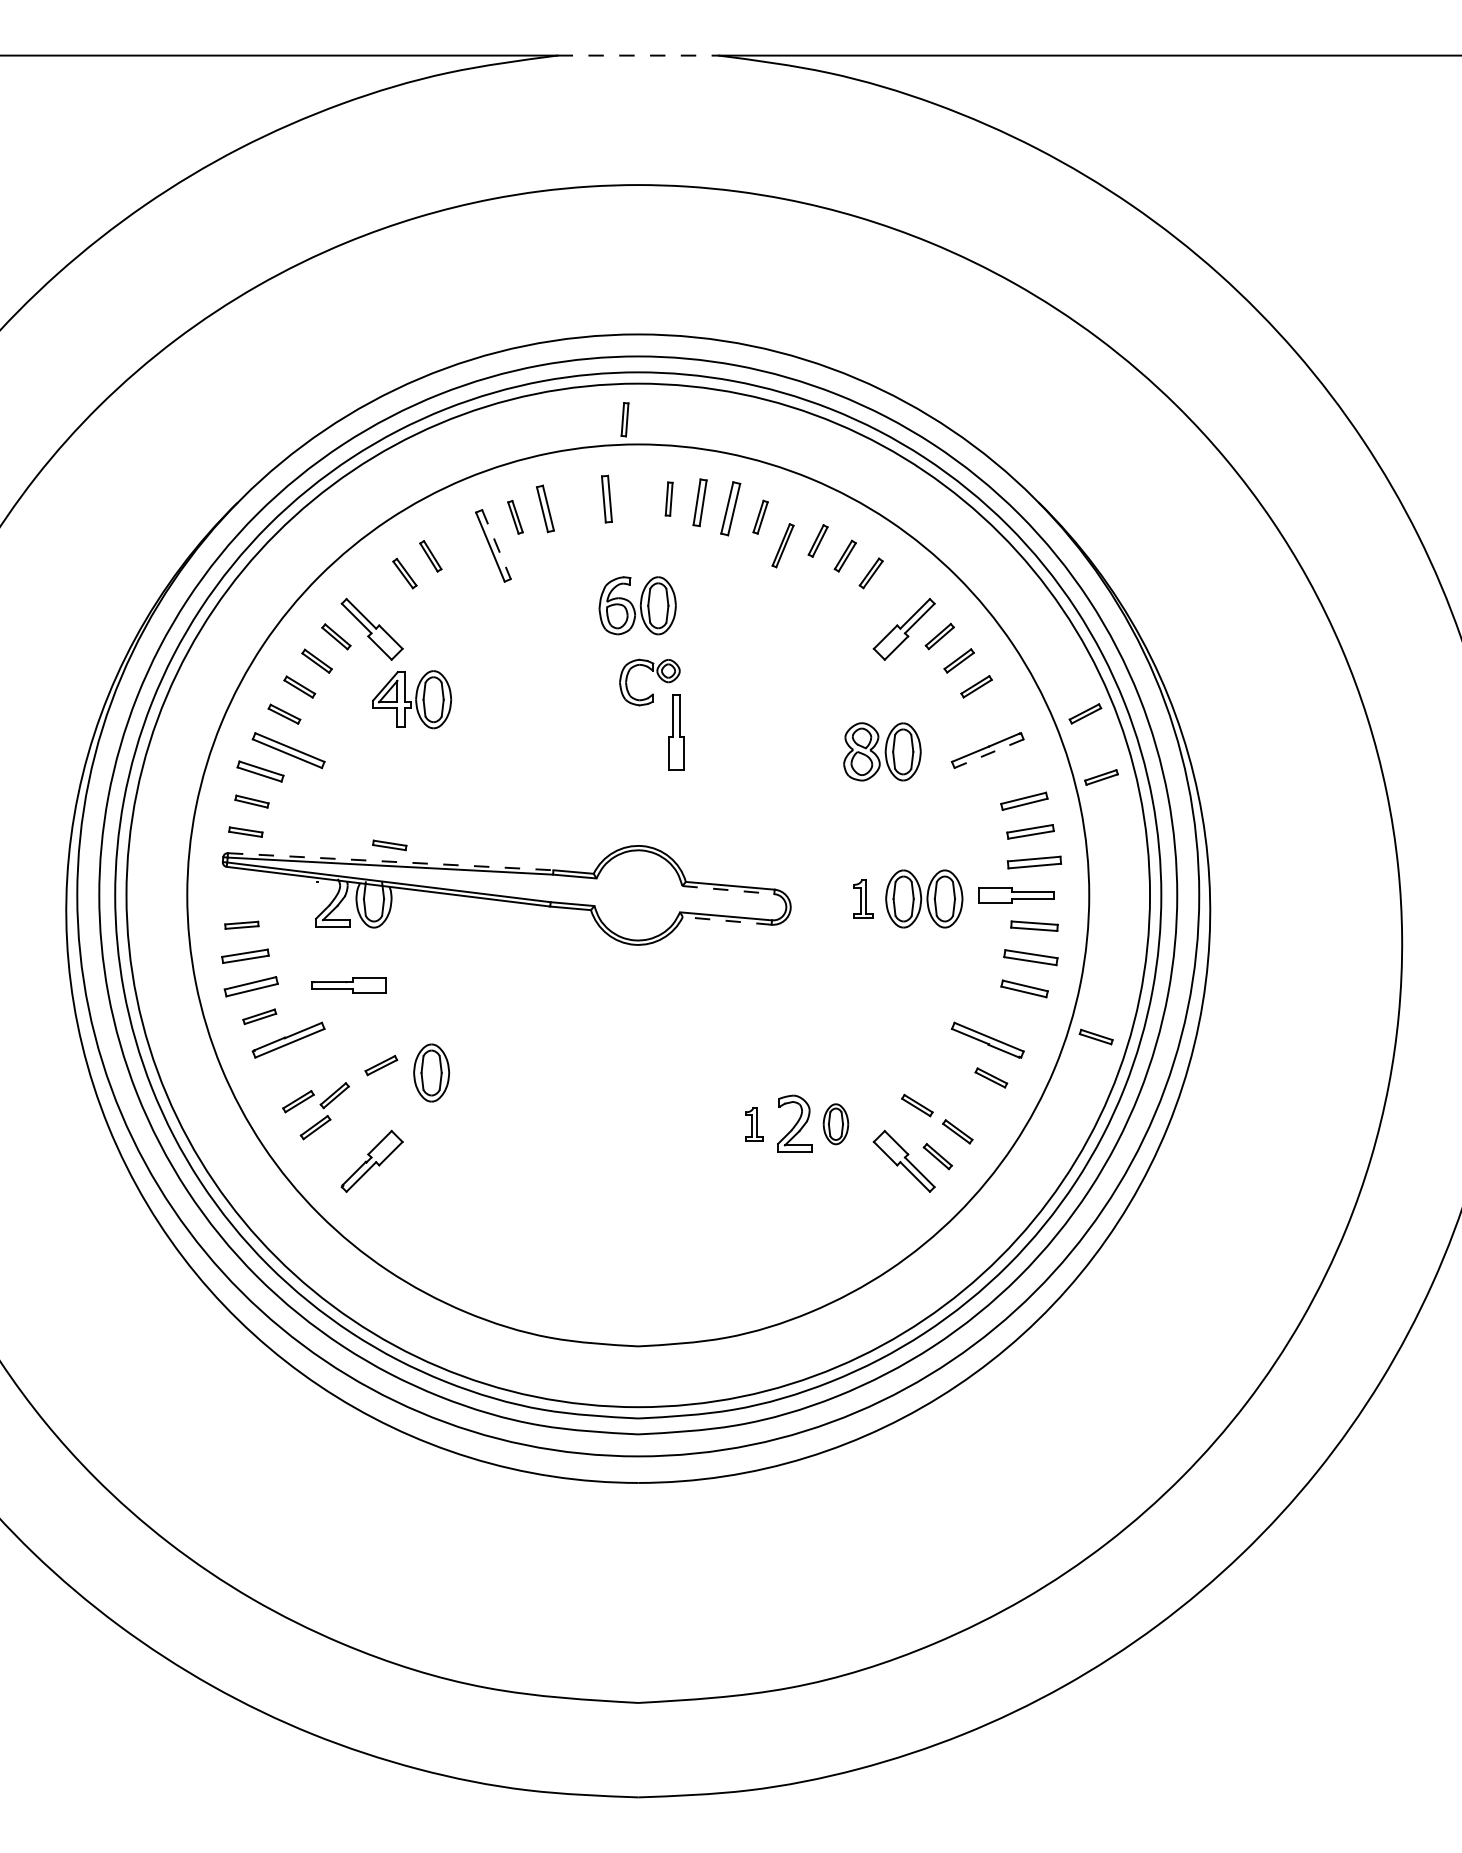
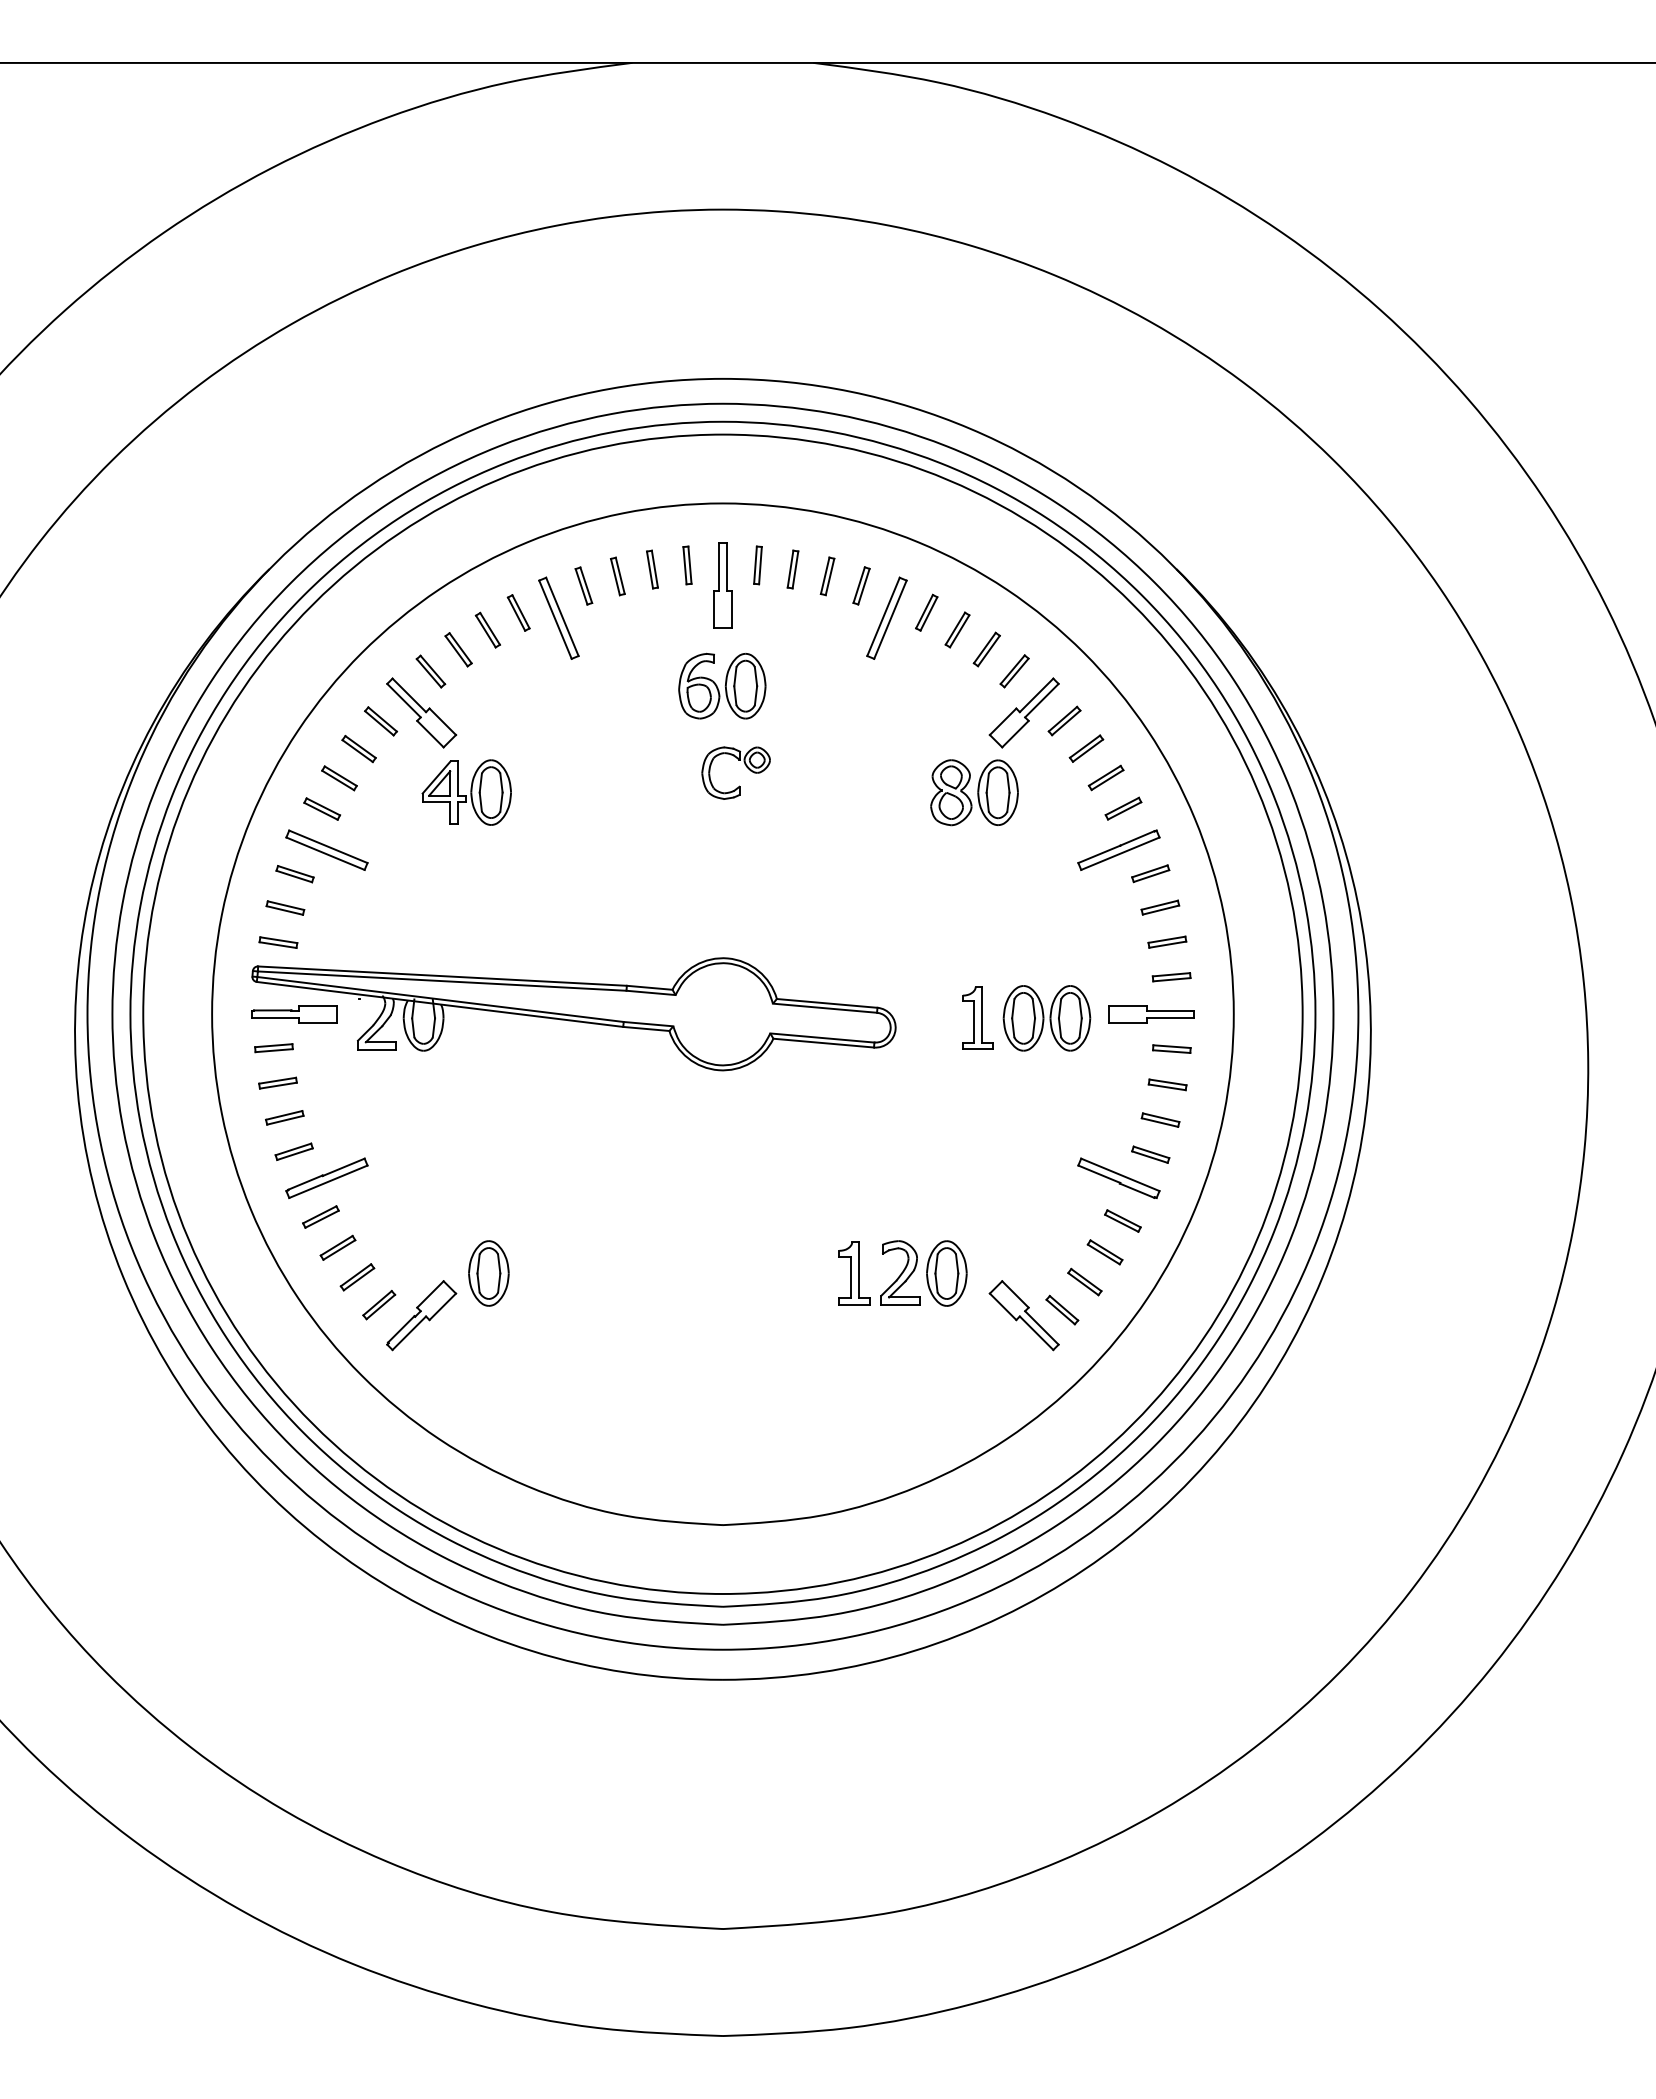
line: (638, 55) -> (723, 62), dashed -> solid
part: (624, 419) -> (707, 475), removed
part: (606, 499) -> (687, 565), size x0.71
part: (576, 502) -> (652, 569), added
part: (699, 502) -> (792, 569), size x0.71
part: (545, 508) -> (617, 576), size x0.71
part: (730, 508) -> (827, 576), size x0.62
part: (457, 540) -> (518, 612), added
line: (496, 545) -> (562, 617), dashed -> solid
part: (782, 545) -> (886, 617), size x1.67
part: (380, 592) -> (430, 671), added
part: (895, 592) -> (1014, 671), added
part: (1085, 713) -> (1123, 808), moved
part: (675, 732) -> (722, 585), moved
part: (882, 751) -> (974, 792), moved
line: (988, 753) -> (1119, 853), dashed -> solid
part: (260, 772) -> (294, 874), size x0.71
part: (1101, 777) -> (1150, 873), moved
part: (1024, 801) -> (1160, 907), size x0.71
part: (1030, 831) -> (1167, 941), size x0.71
part: (389, 845) -> (441, 957), removed
line: (390, 862) -> (442, 976), dashed -> solid
part: (1034, 862) -> (1171, 977), size x0.62
line: (728, 890) -> (825, 1008), dashed -> solid
part: (862, 898) -> (977, 1017), size x1.43
line: (727, 921) -> (823, 1043), dashed -> solid
part: (1034, 925) -> (1171, 1048), size x0.71
part: (245, 955) -> (277, 1082), size x0.71
part: (1030, 957) -> (1167, 1084), size x0.62
part: (349, 985) -> (294, 1014), moved
part: (251, 986) -> (284, 1117), size x0.62
part: (1024, 988) -> (1160, 1119), size x0.71
part: (1096, 1036) -> (1150, 1154), moved
part: (380, 1065) -> (320, 1216), moved
part: (431, 1073) -> (488, 1273), moved
part: (335, 1095) -> (379, 1304), moved
part: (916, 1105) -> (1104, 1252), moved
part: (754, 1124) -> (854, 1273), size x1.67
part: (835, 1124) -> (946, 1273), size x1.43

